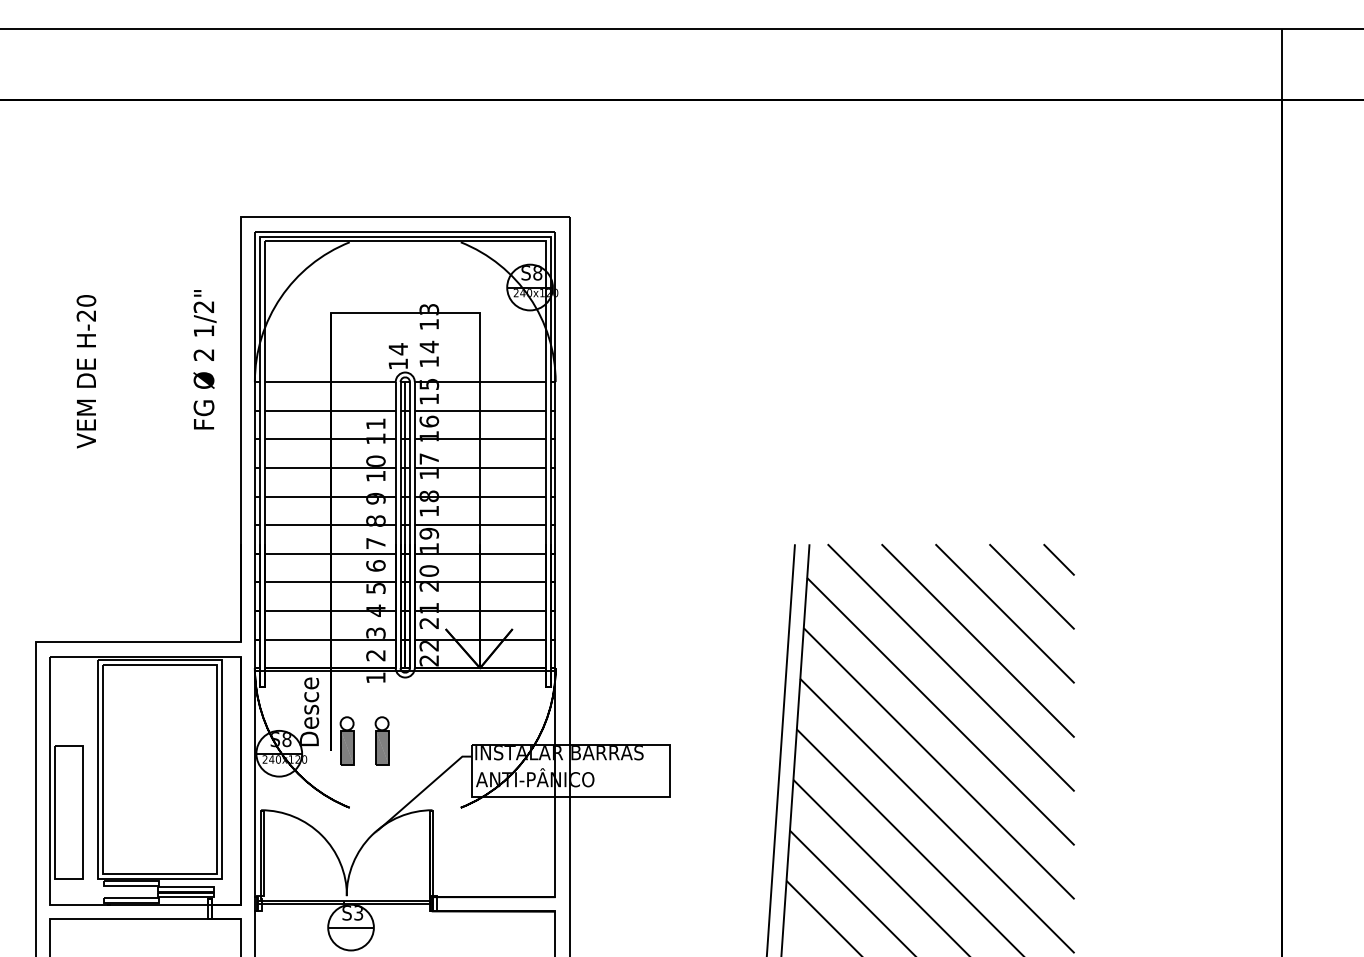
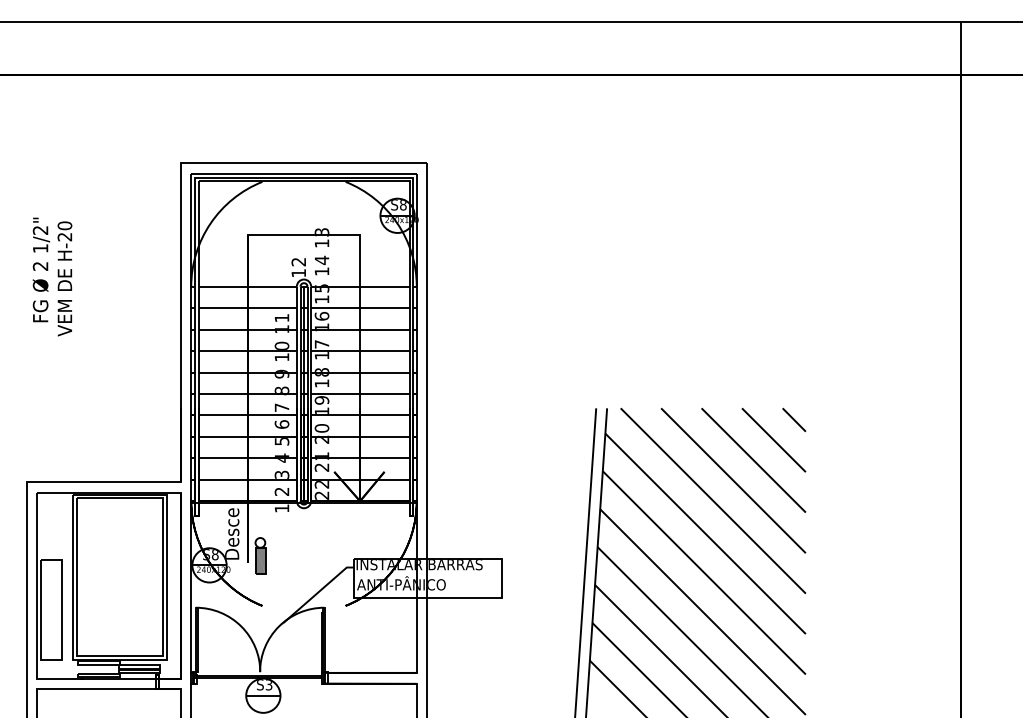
text: (397, 349) -> (298, 262), 14 -> 12
text: (204, 359) -> (41, 269), moved
part: (381, 740) -> (286, 555), removed

